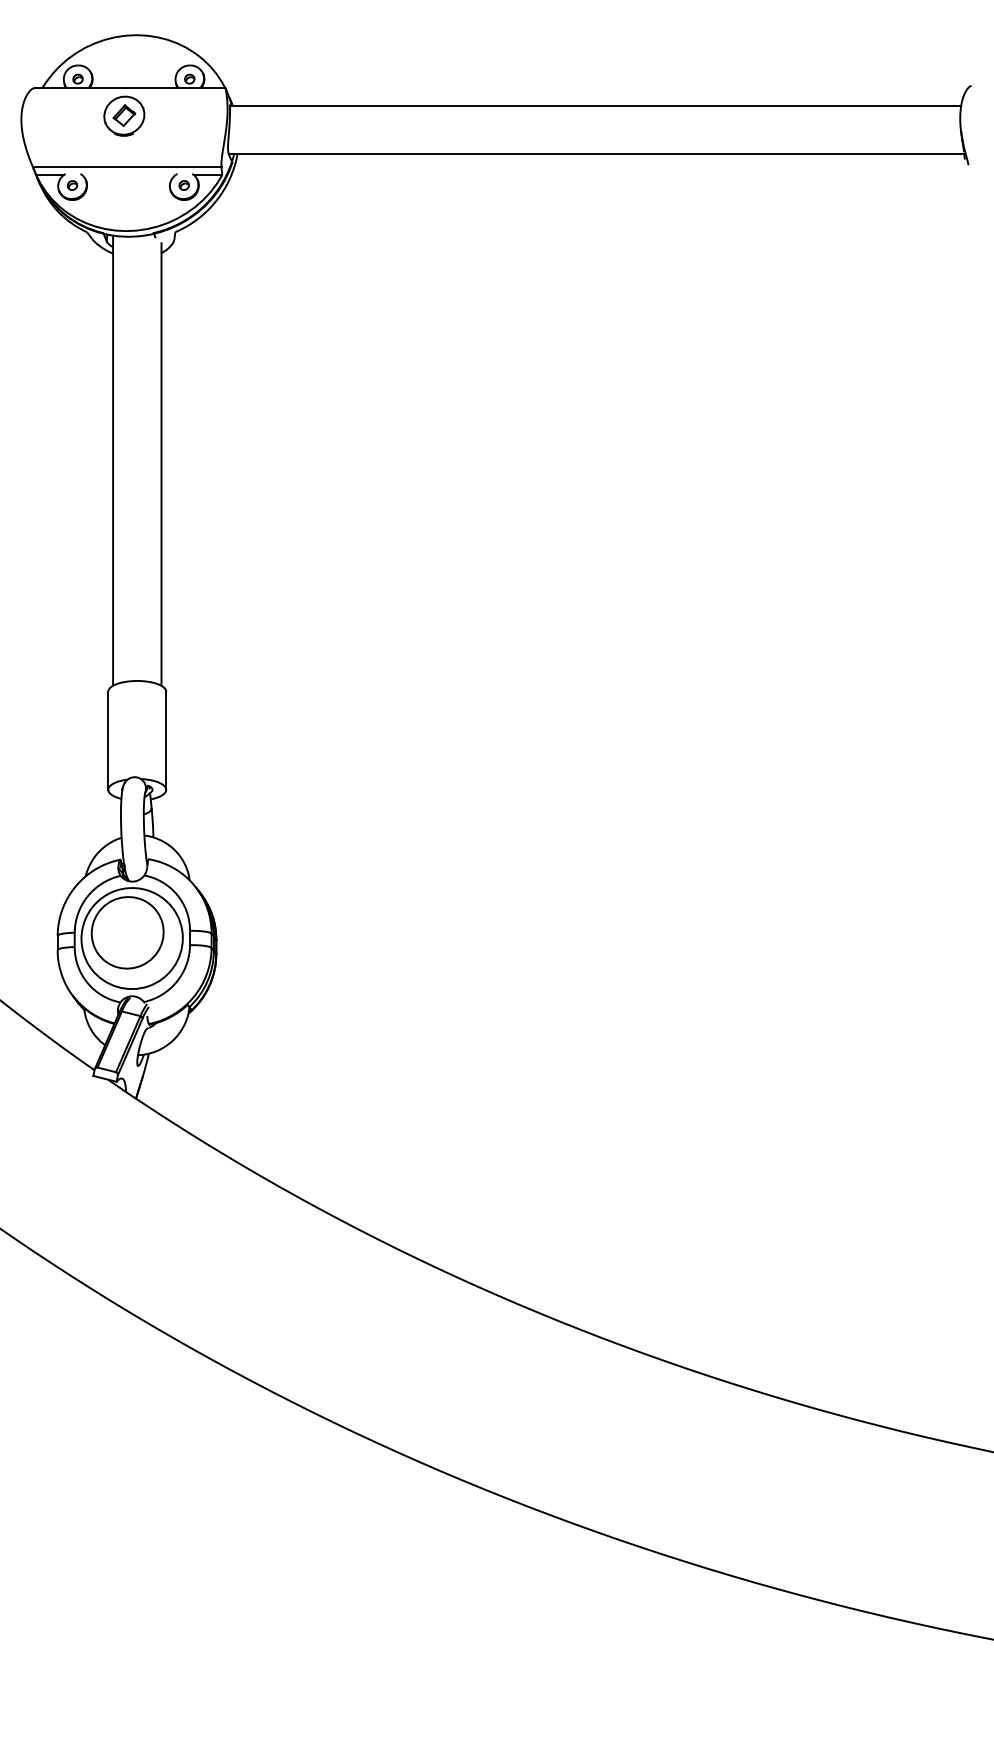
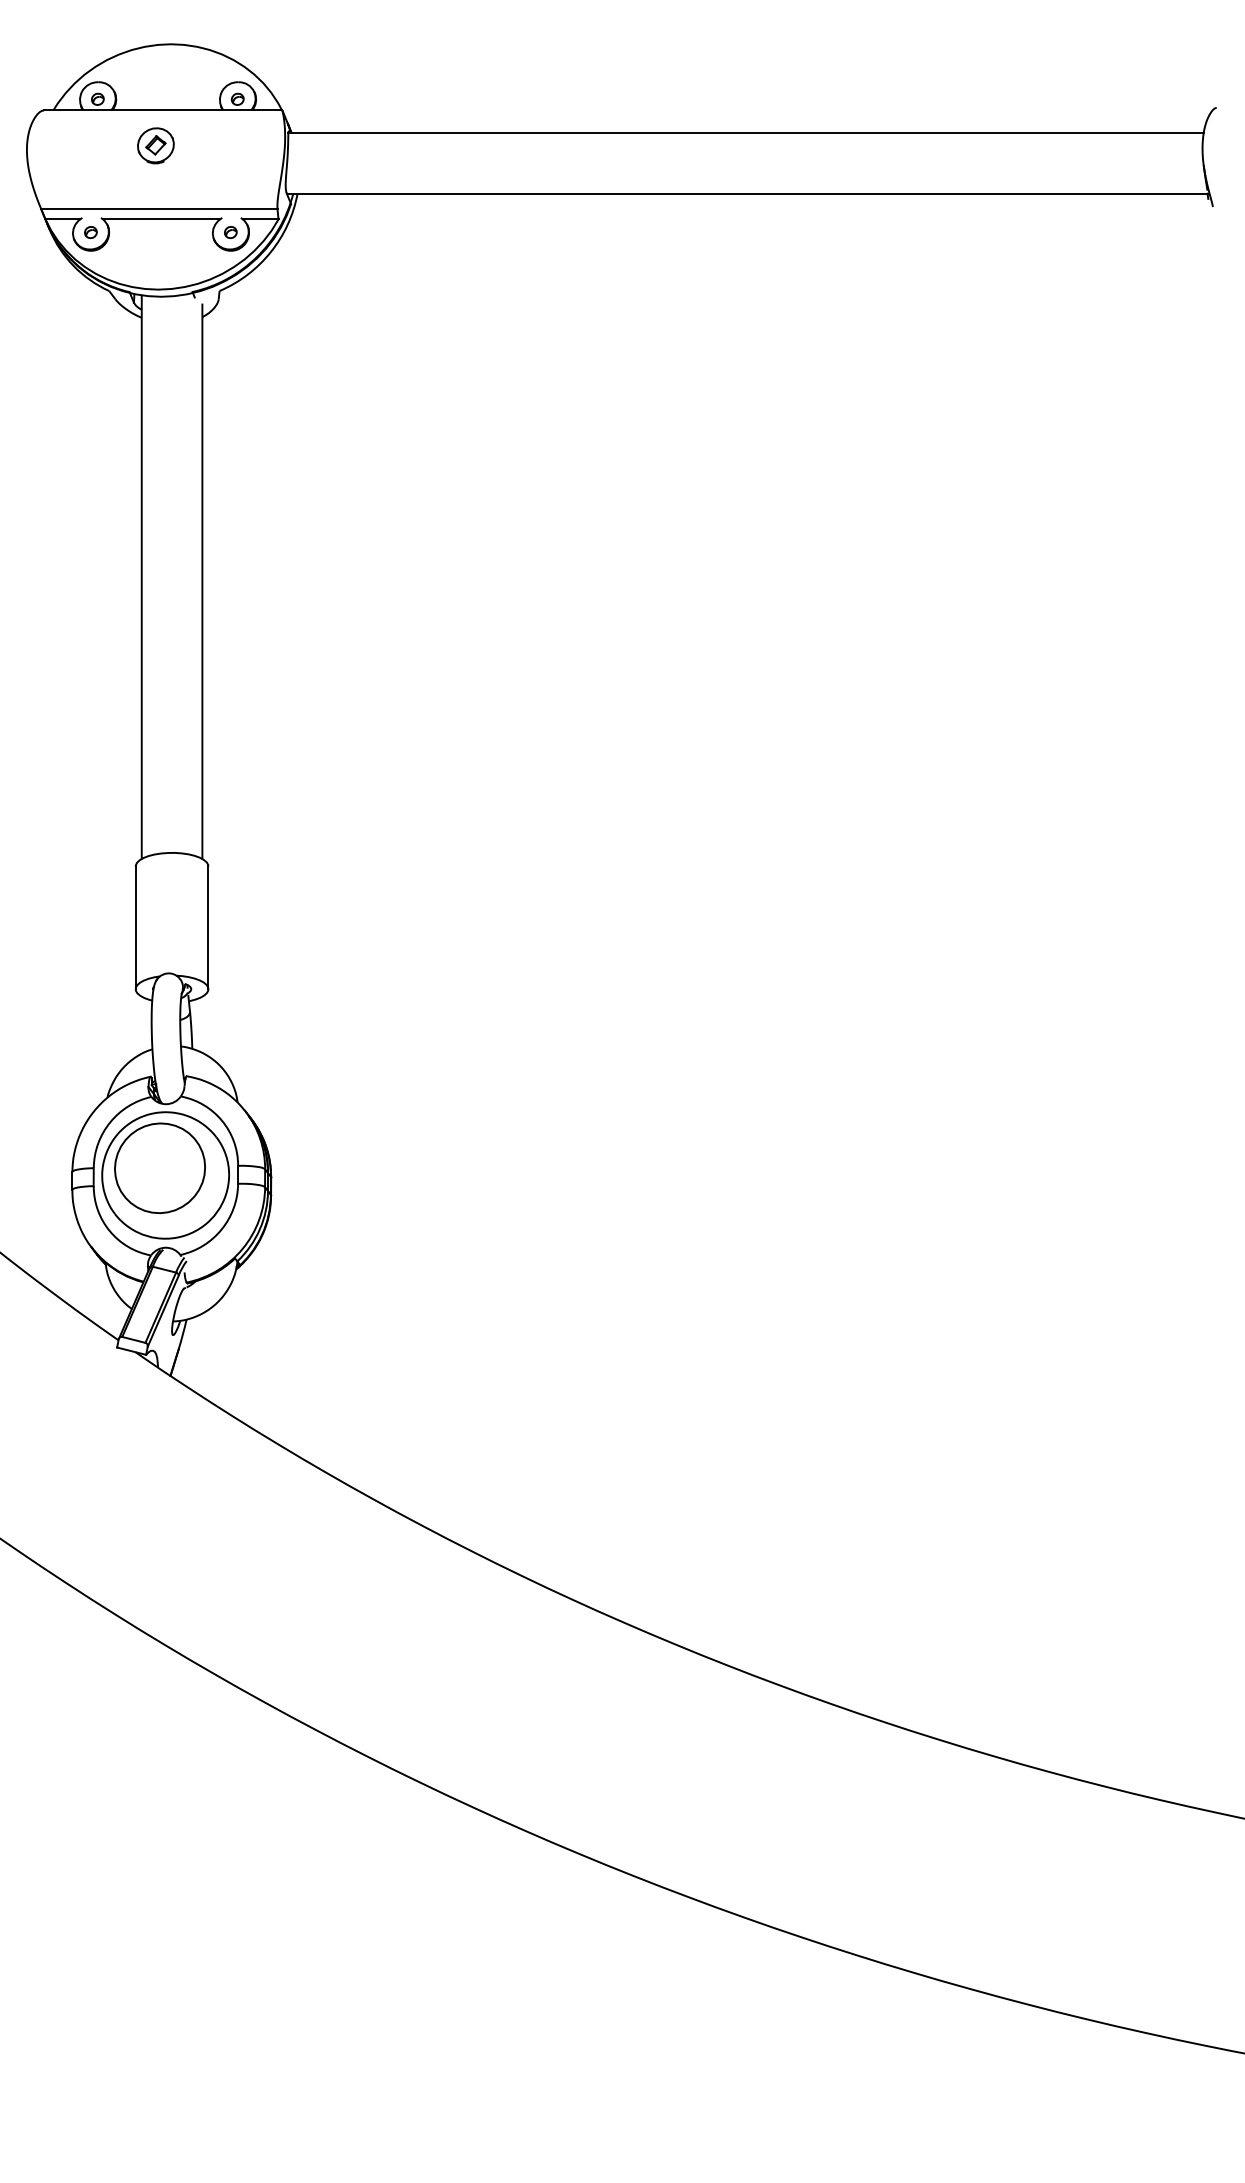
part: (124, 116) -> (155, 145), size x0.71
line: (128, 175) -> (161, 219), added

